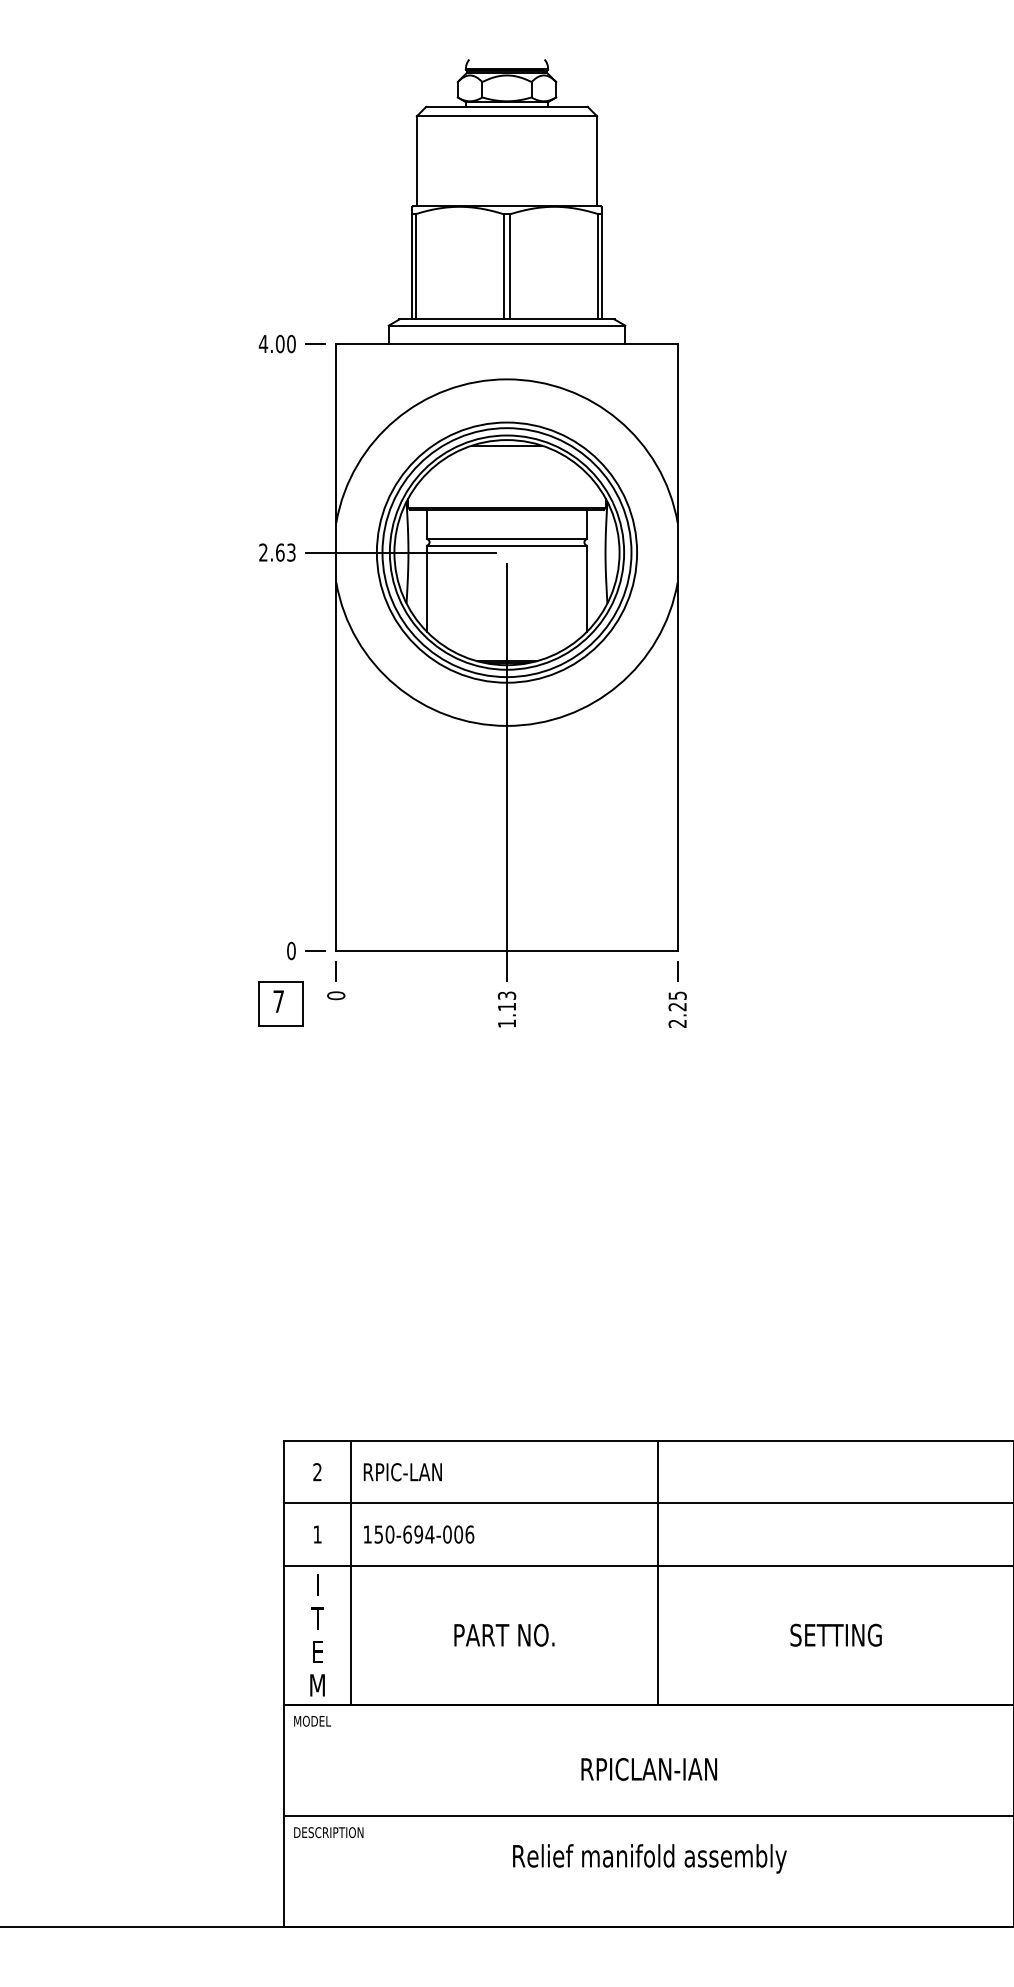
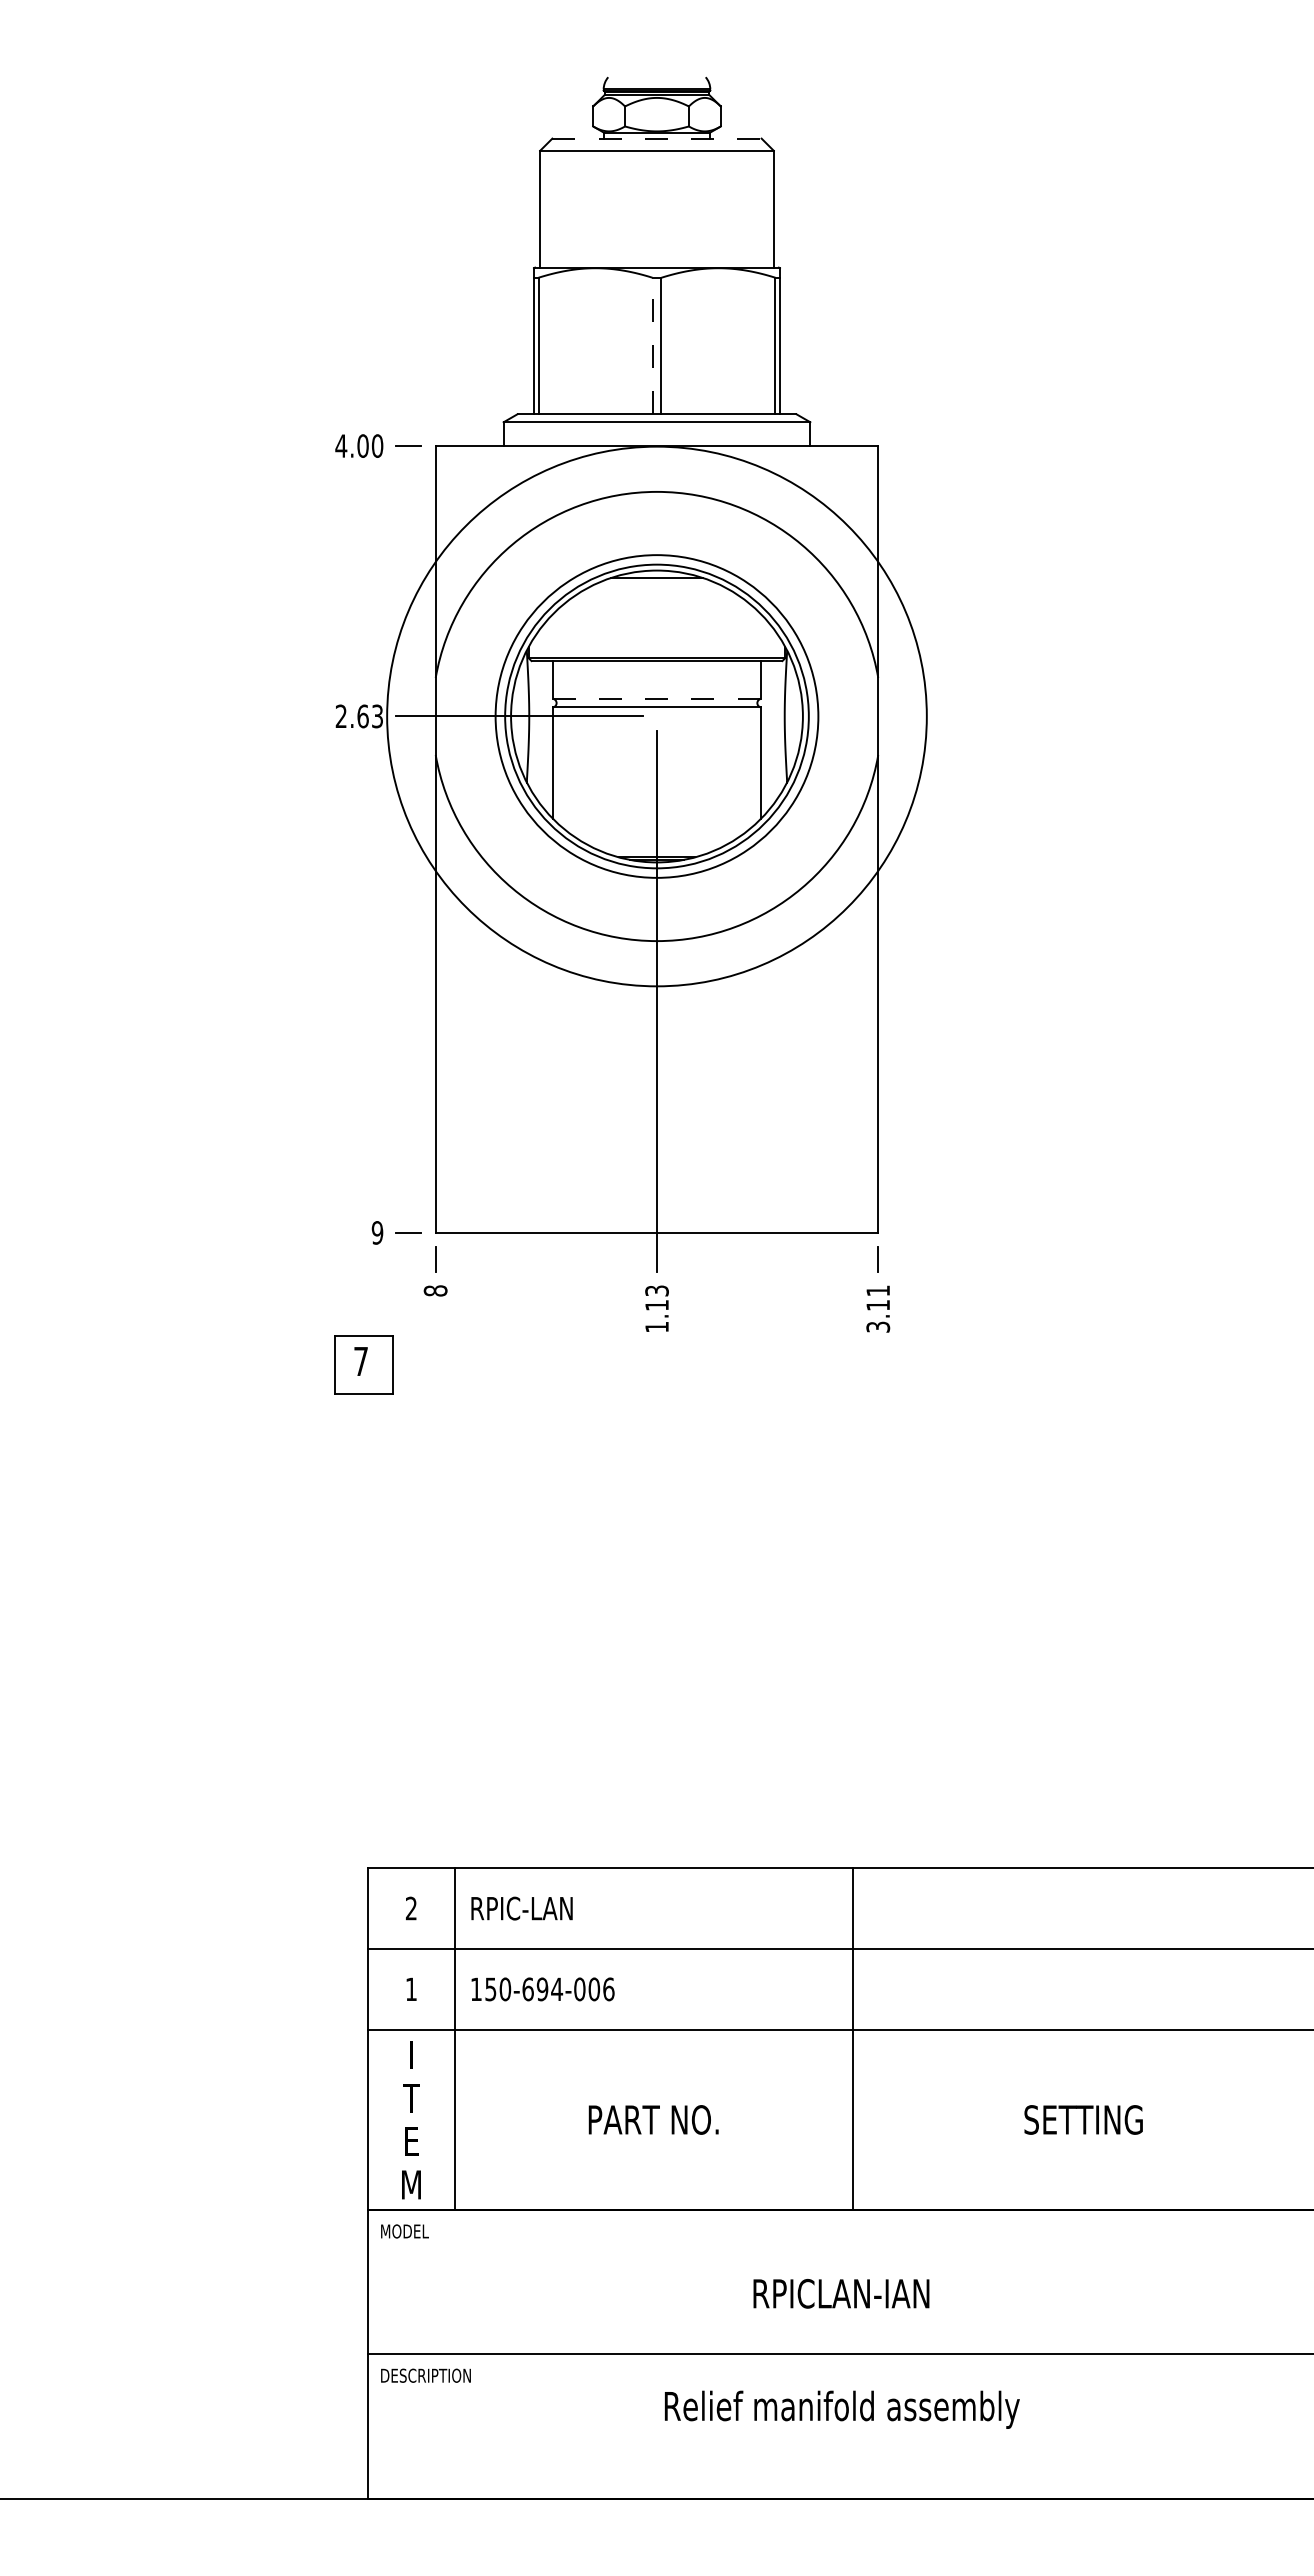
line: (507, 106) -> (657, 138), solid -> dashed
line: (503, 266) -> (652, 345), solid -> dashed
line: (507, 538) -> (657, 698), solid -> dashed
circle: (506, 552) -> (656, 716), size x1.6
text: (291, 950) -> (377, 1232), 0 -> 9
text: (336, 995) -> (435, 1290), 0 -> 8
part: (280, 1003) -> (363, 1364), moved
text: (677, 1009) -> (878, 1308), 2.25 -> 3.11

